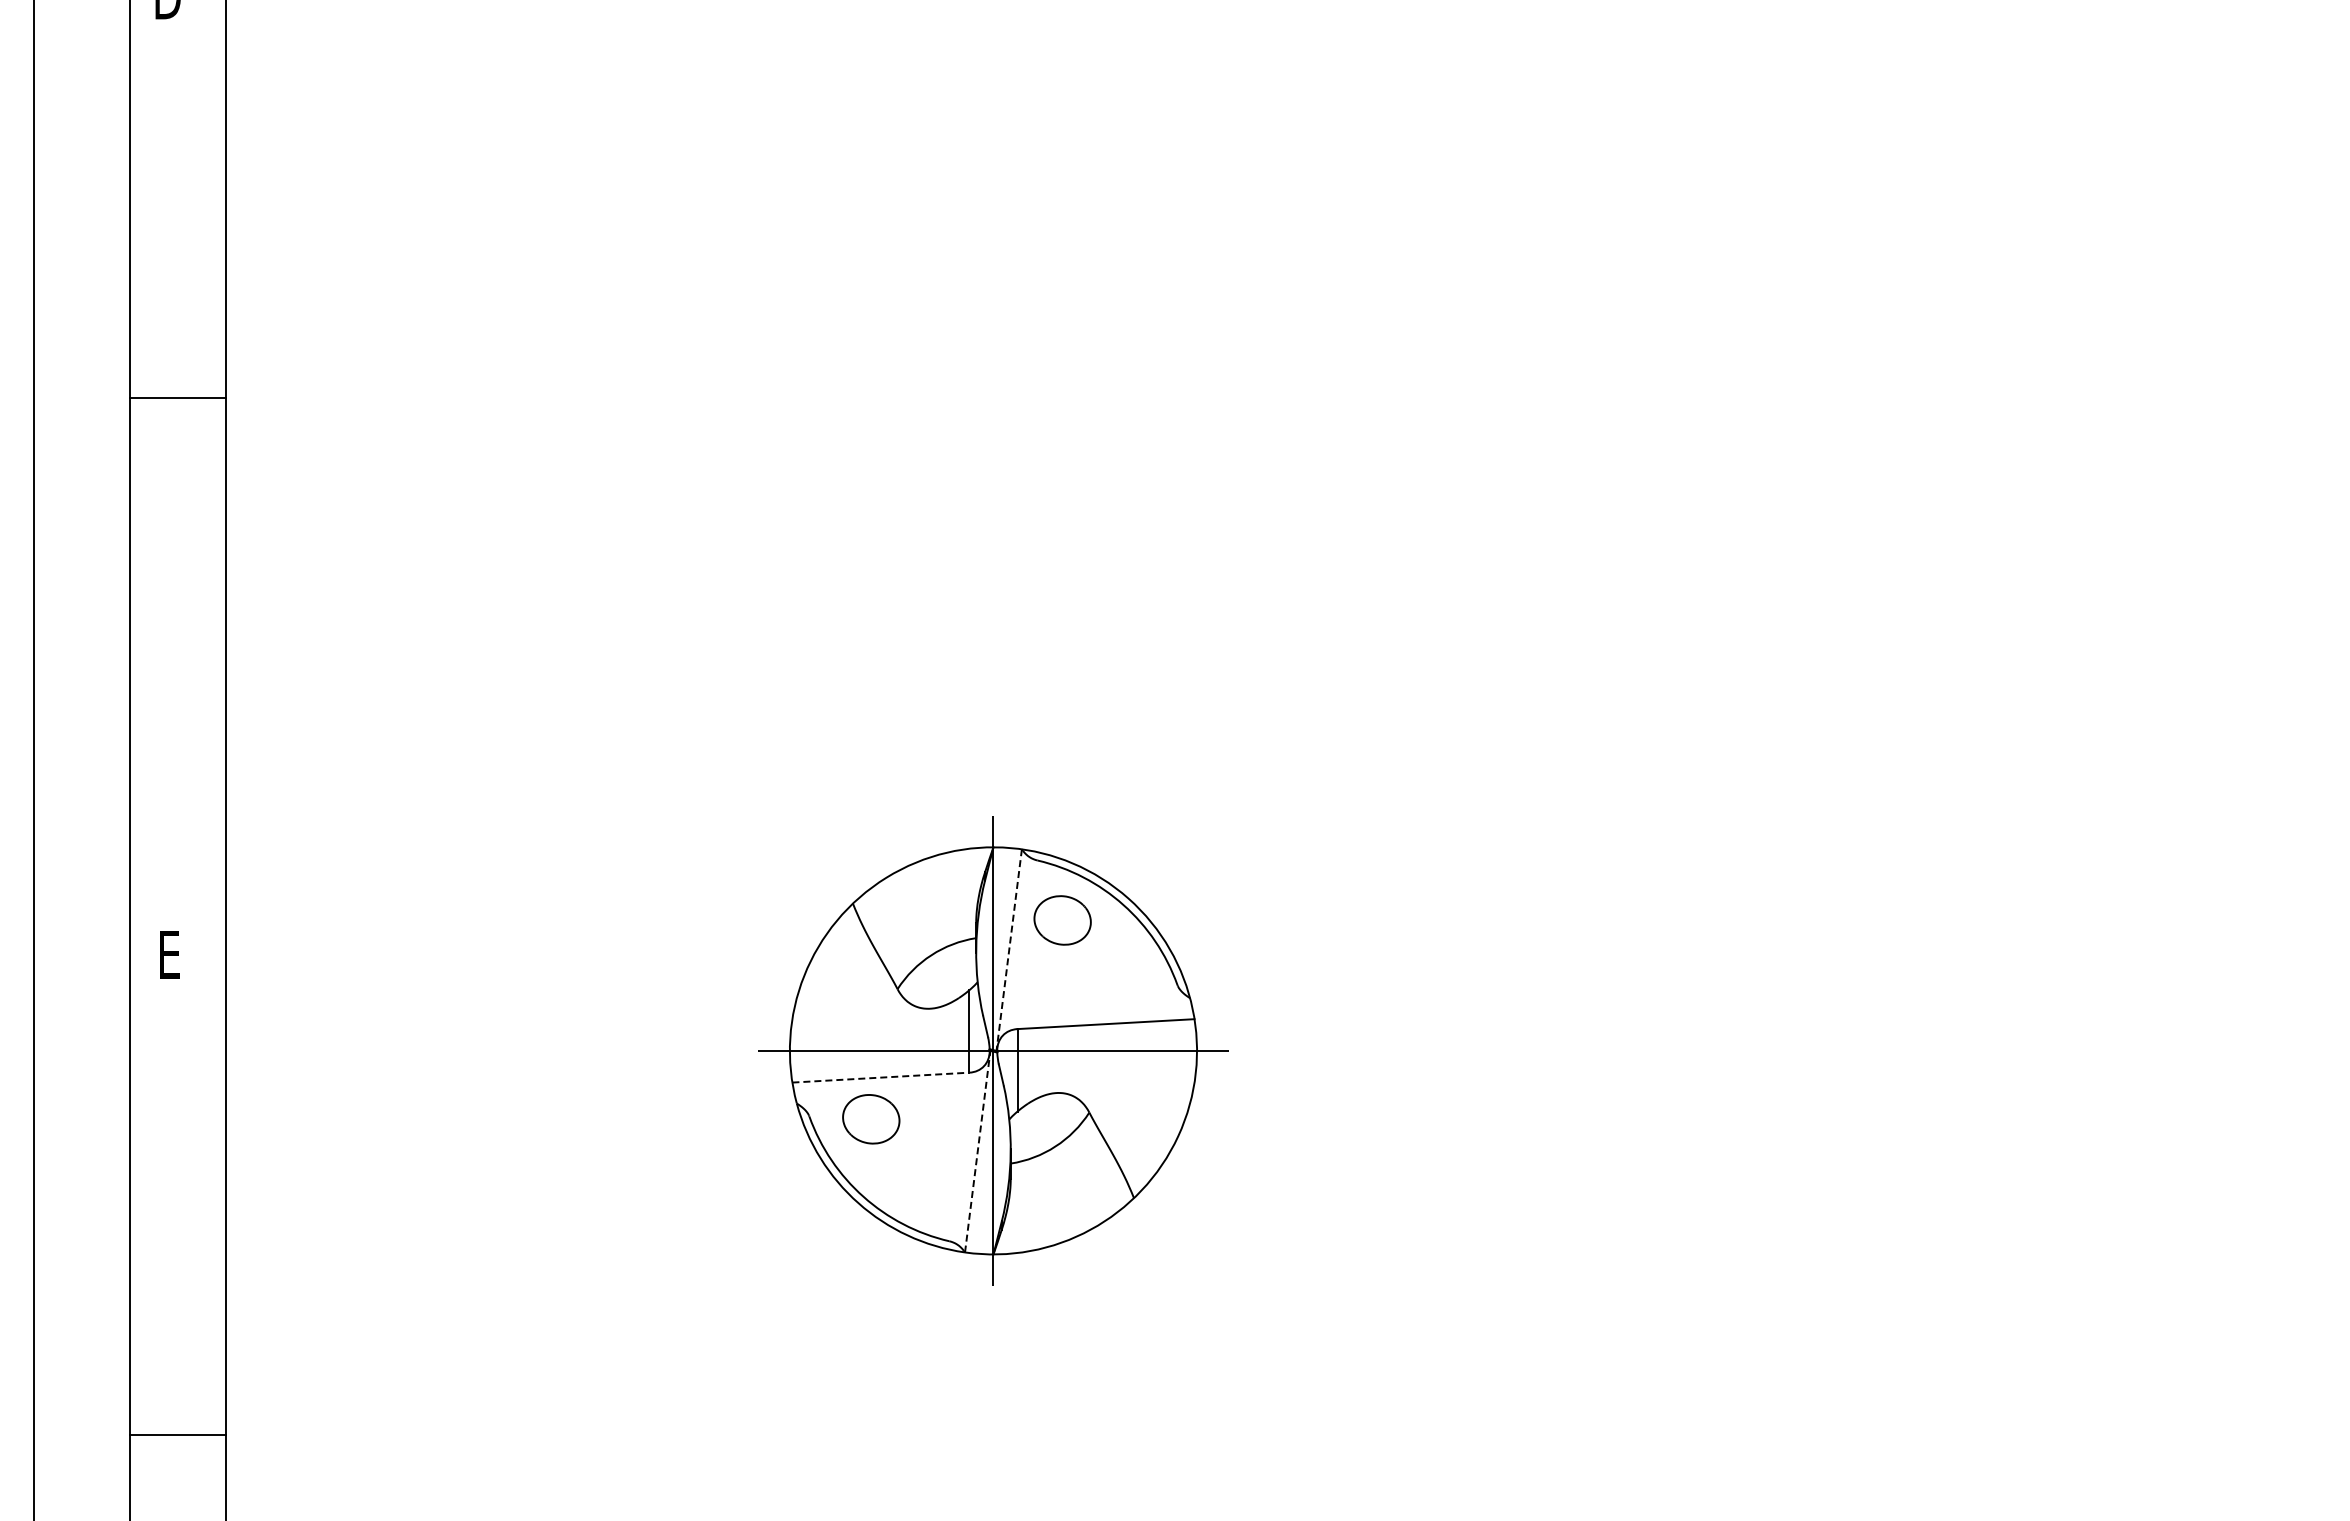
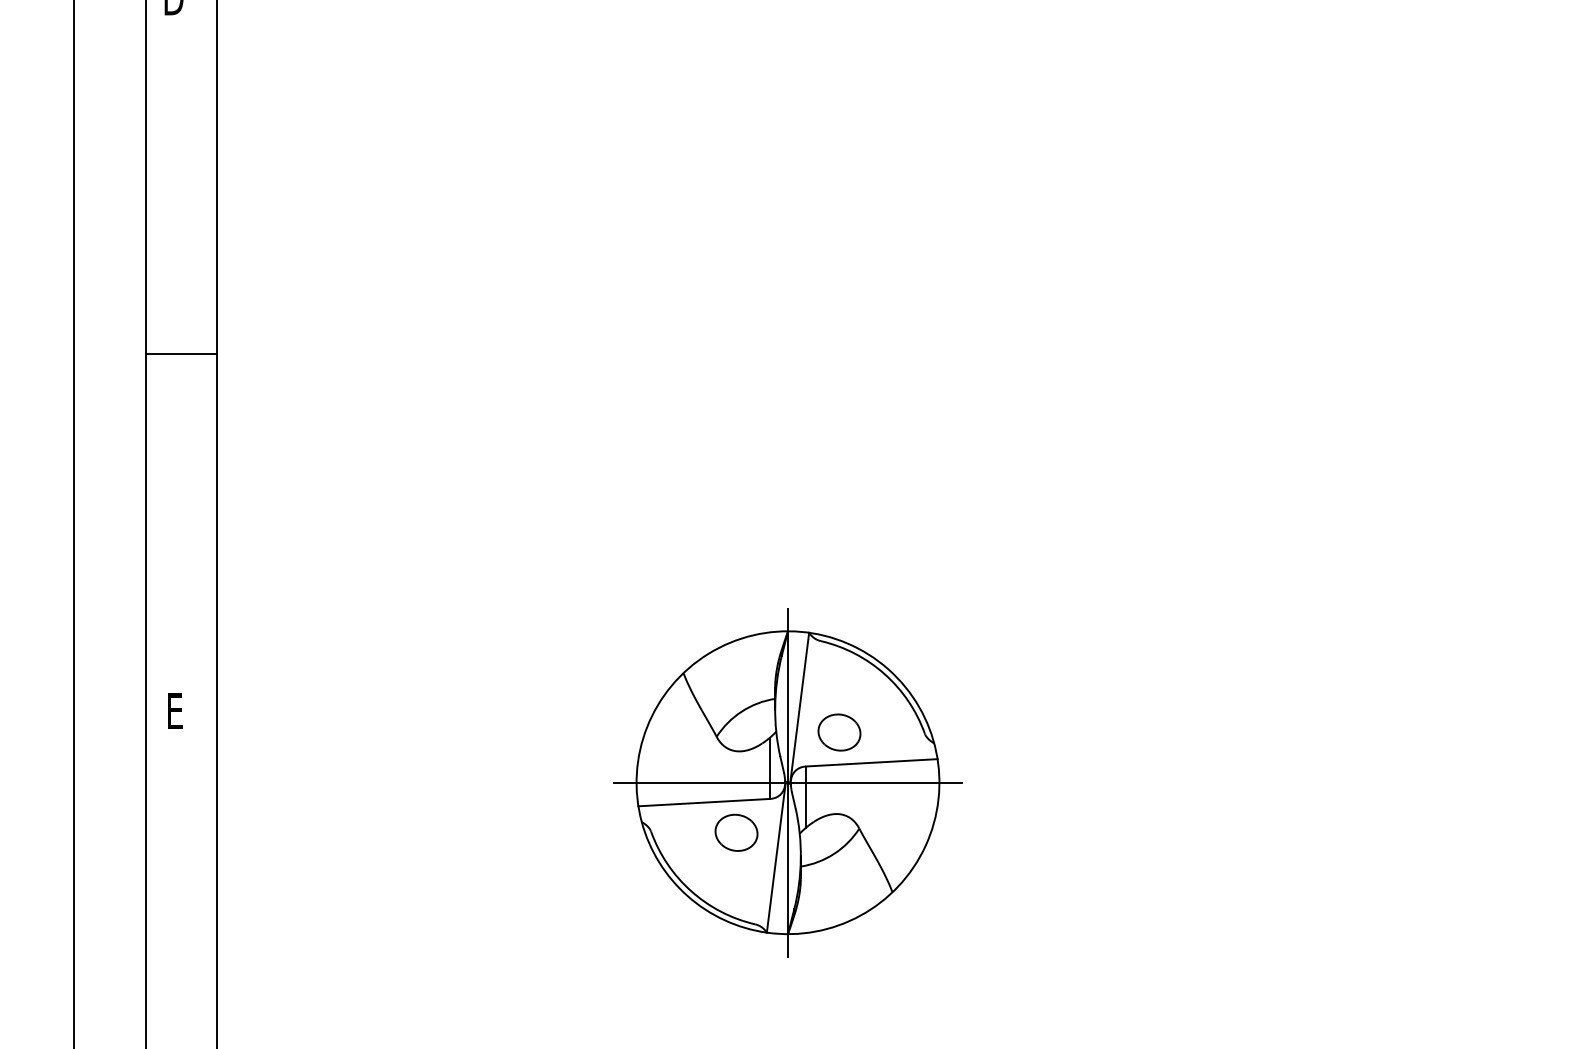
line: (177, 398) -> (181, 354), moved
part: (1062, 920) -> (839, 732), moved
line: (1009, 950) -> (799, 708), dashed -> solid
line: (880, 1077) -> (703, 802), dashed -> solid
part: (871, 1119) -> (736, 833), moved
line: (977, 1151) -> (776, 857), dashed -> solid

